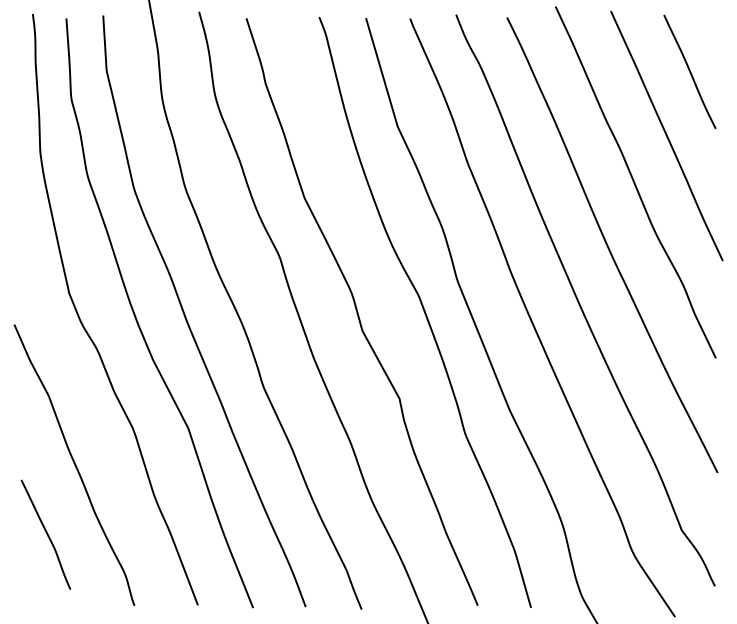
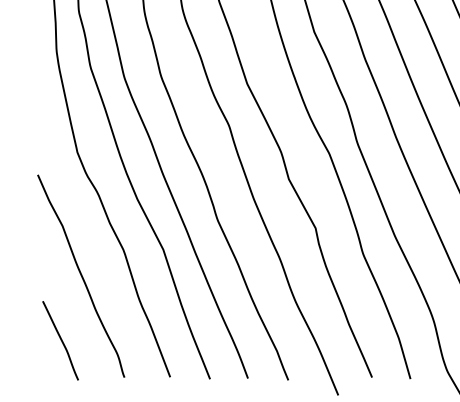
curve: (46, 534) -> (61, 340), moved

